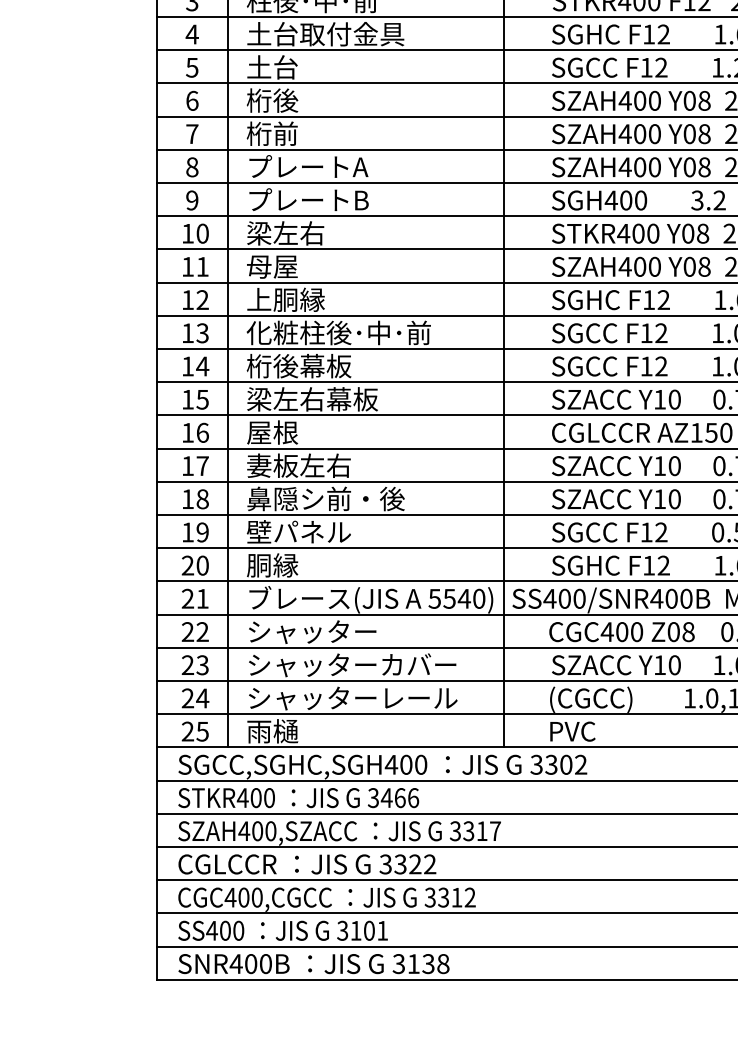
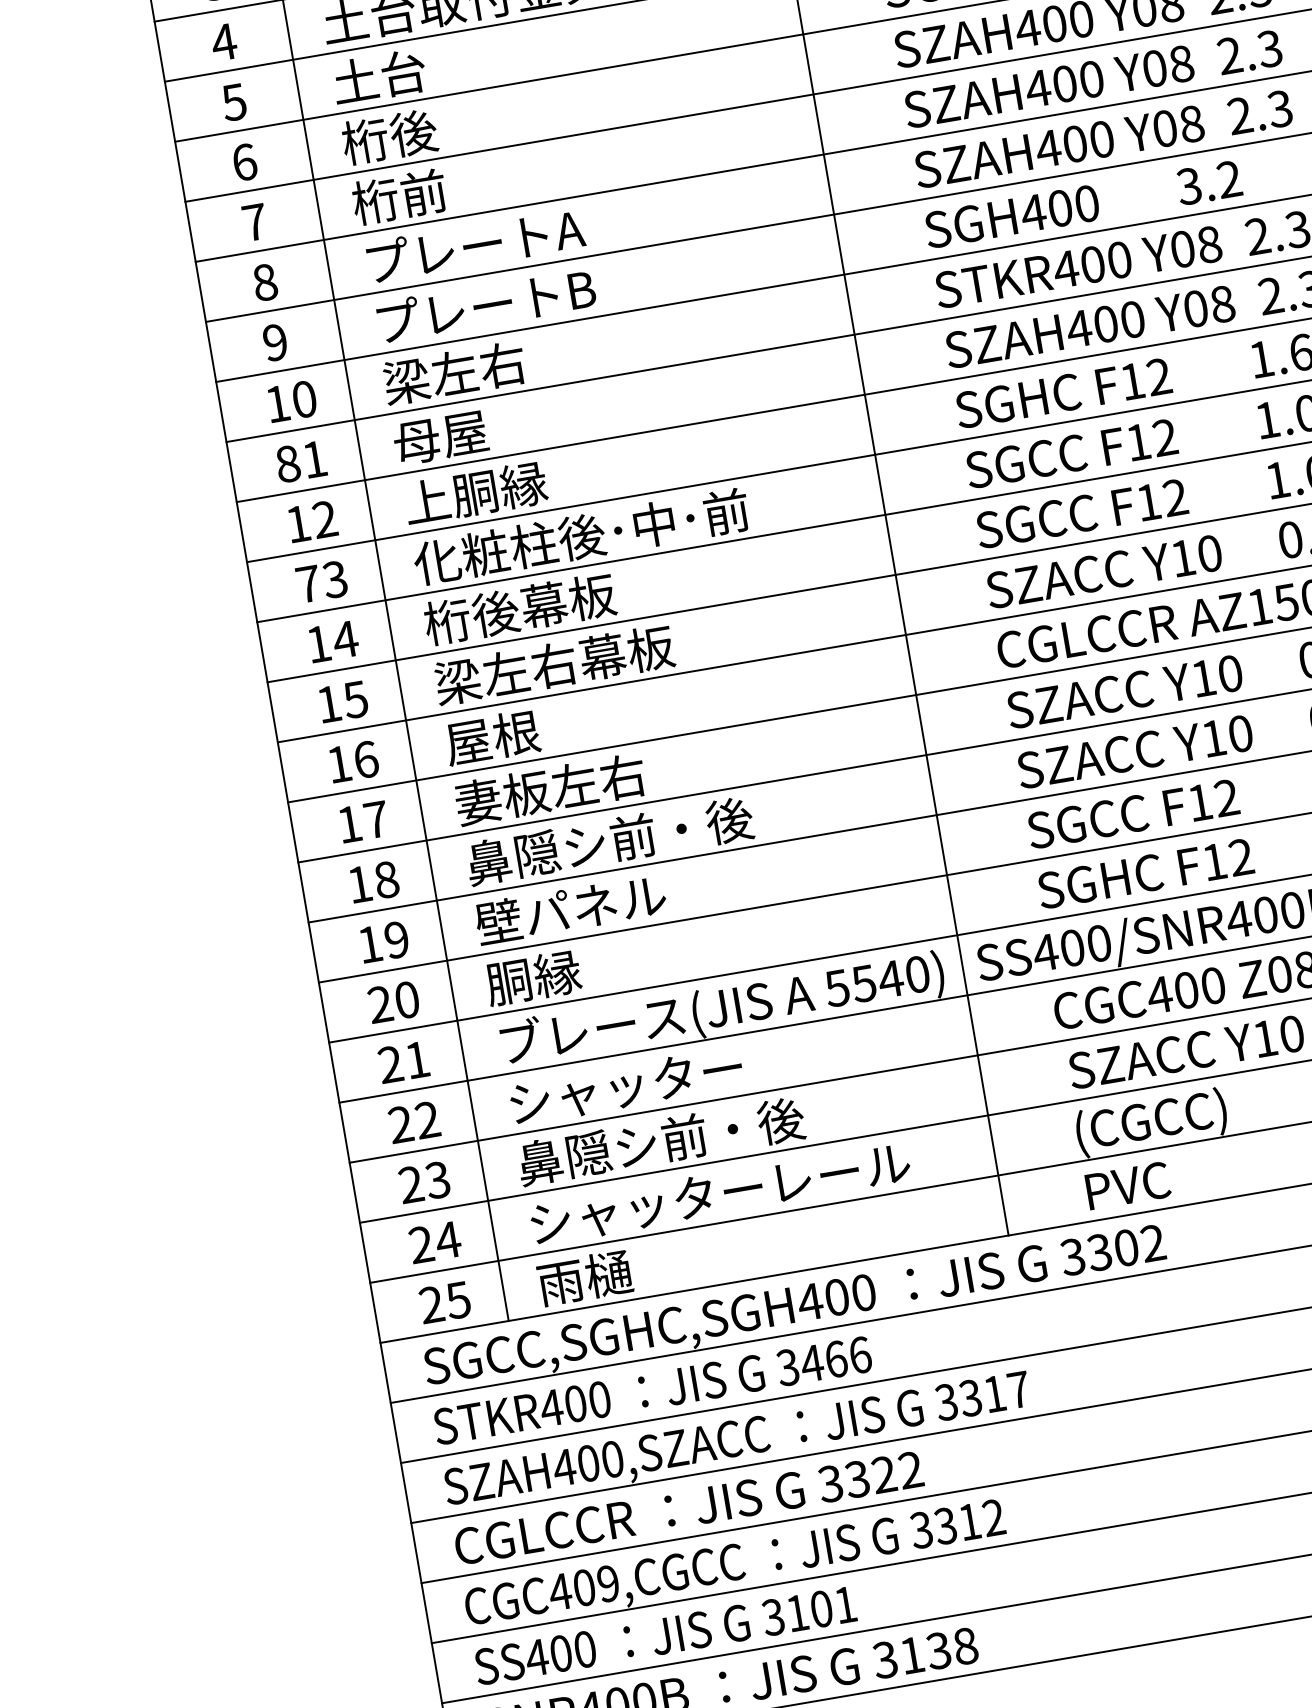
text: (187, 266) -> (287, 463), 11 -> 81
text: (188, 332) -> (309, 582), 13 -> 73
text: (351, 664) -> (706, 1132), シャッターカバー -> 鼻隠シ前・後
text: (256, 897) -> (607, 1583), CGC400,CGCC -> CGC409,CGCC

